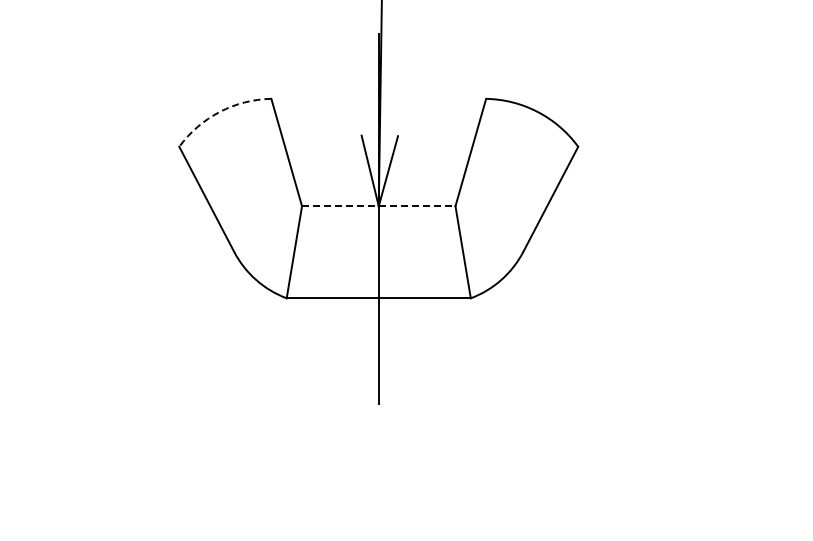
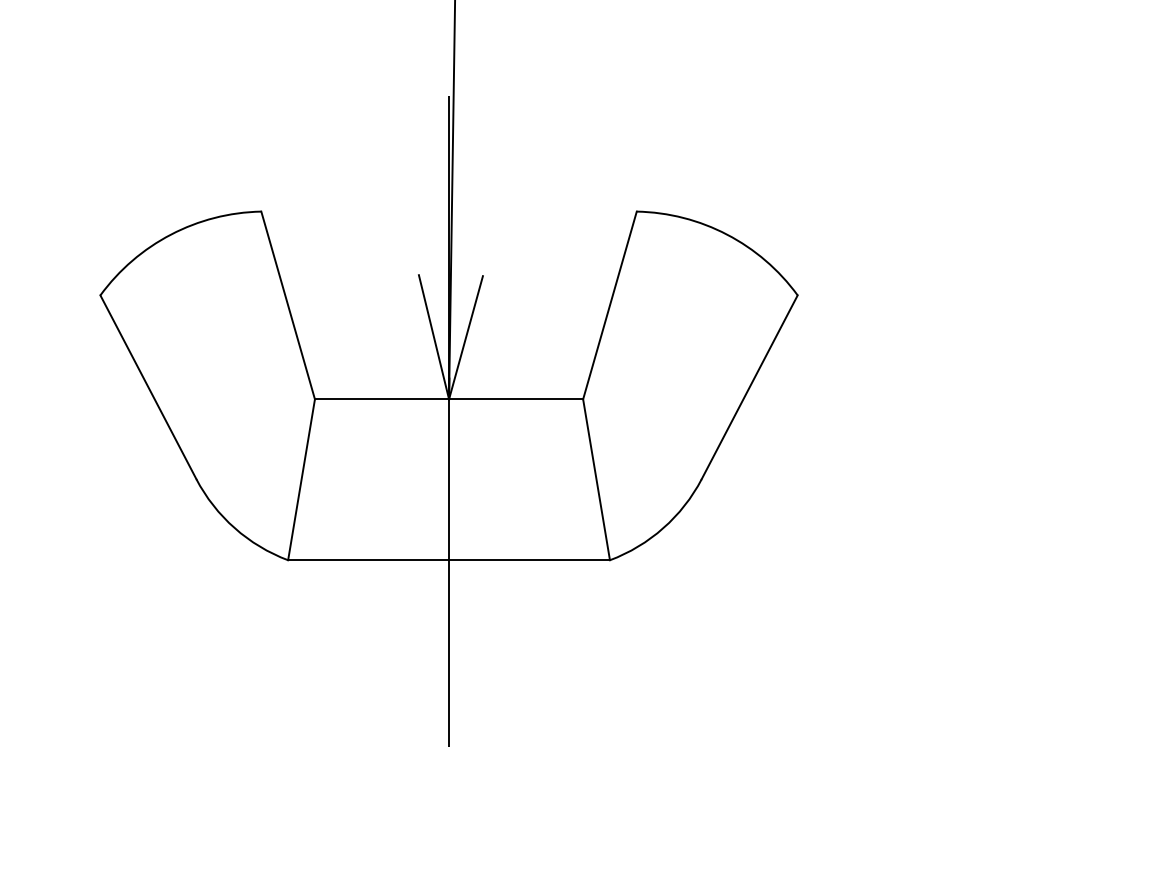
arc: (219, 112) -> (170, 235), dashed -> solid
line: (378, 206) -> (448, 399), dashed -> solid

